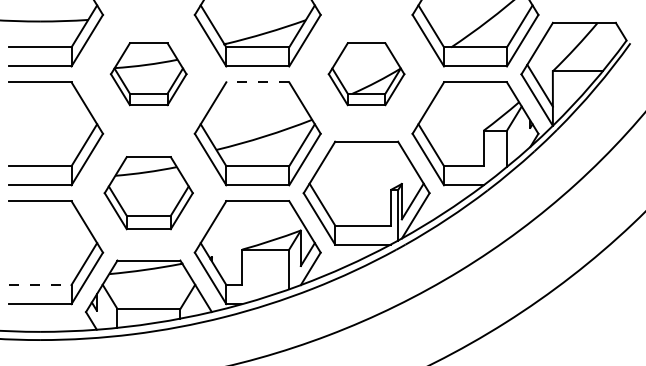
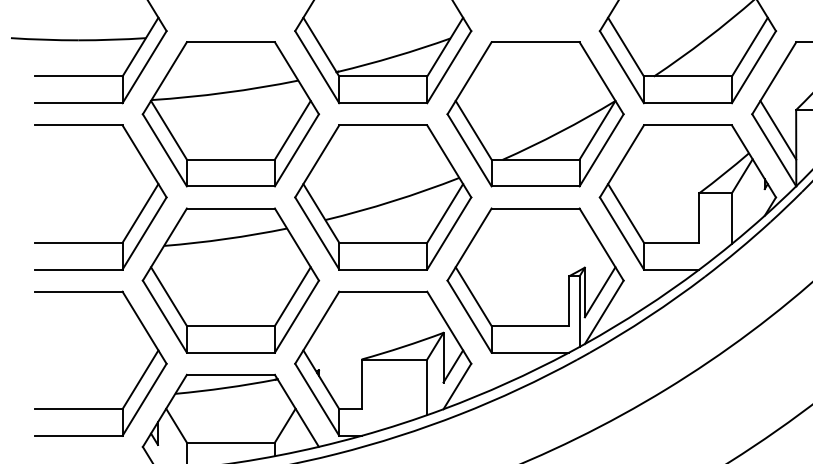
part: (148, 73) -> (230, 113), size x1.67
part: (366, 73) -> (535, 113), size x1.67
line: (257, 82) -> (382, 125), dashed -> solid
part: (148, 192) -> (230, 279), size x1.43
line: (40, 285) -> (79, 409), dashed -> solid

